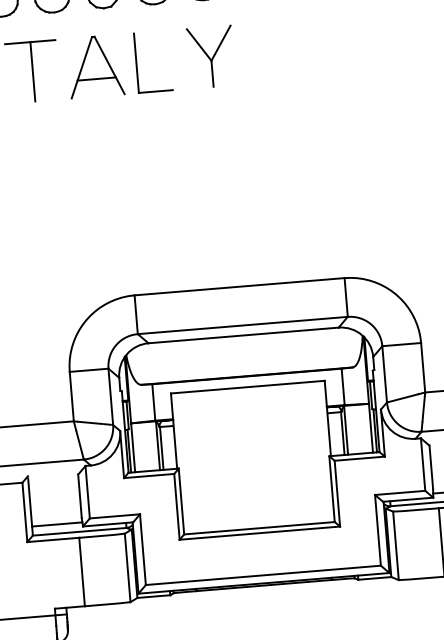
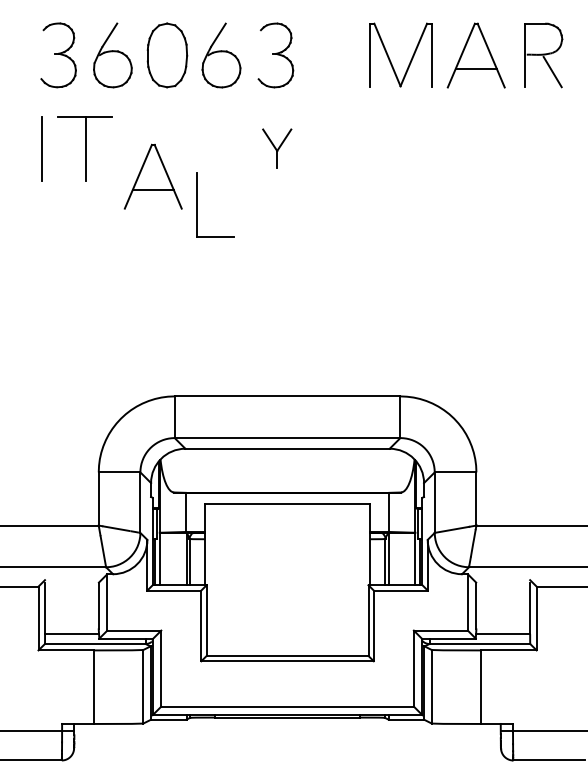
part: (210, 56) -> (276, 148), size x0.6
part: (136, 62) -> (197, 204), moved
part: (94, 66) -> (152, 176), moved

